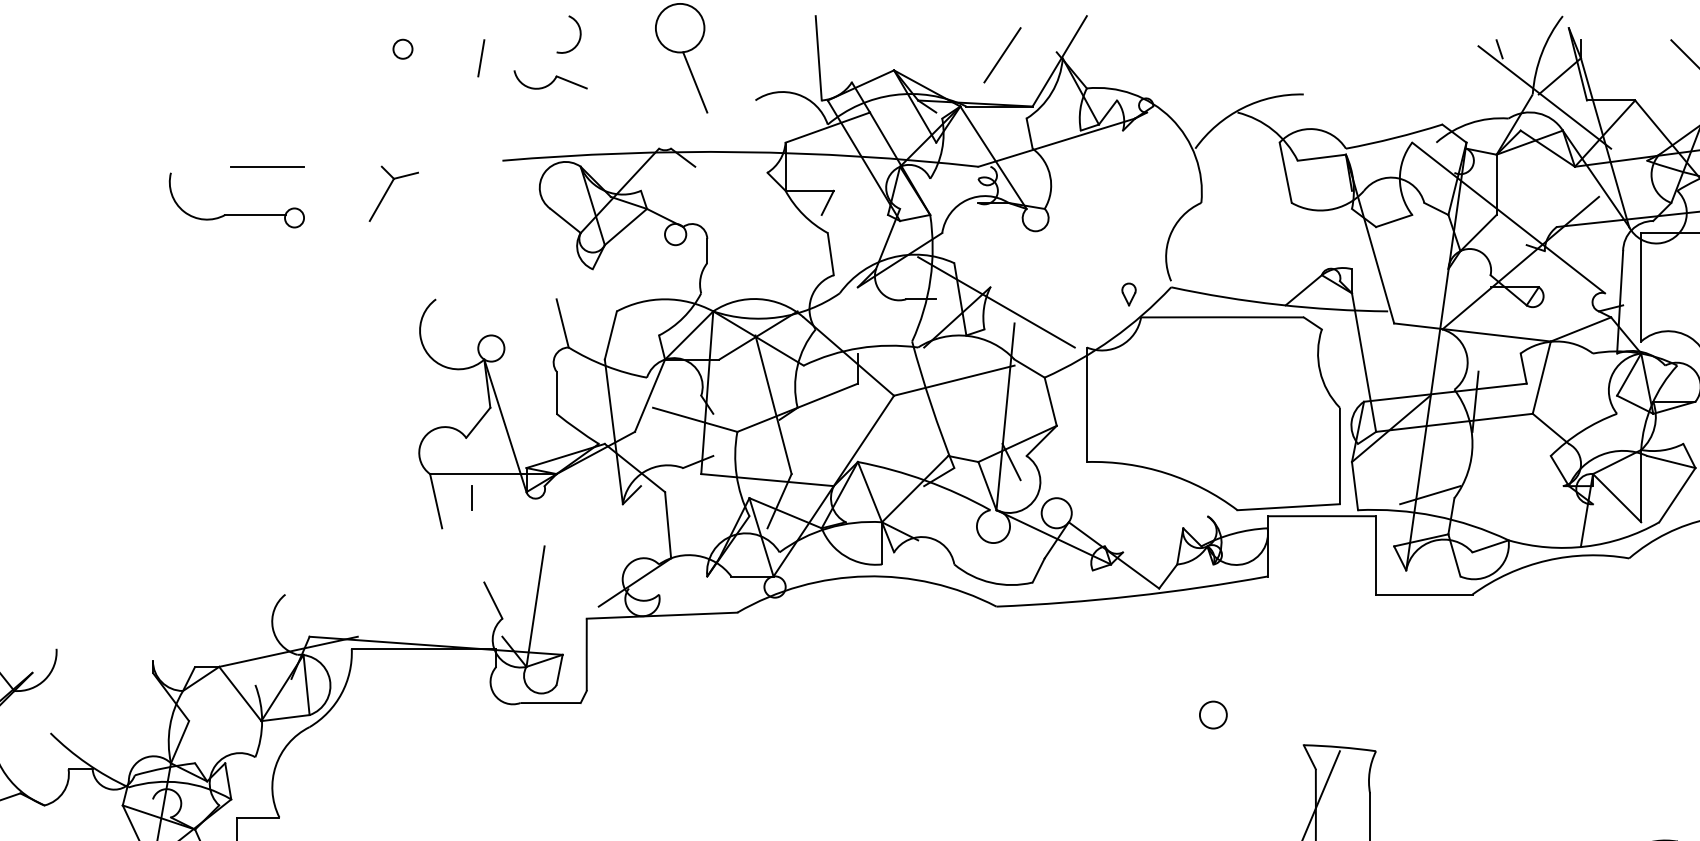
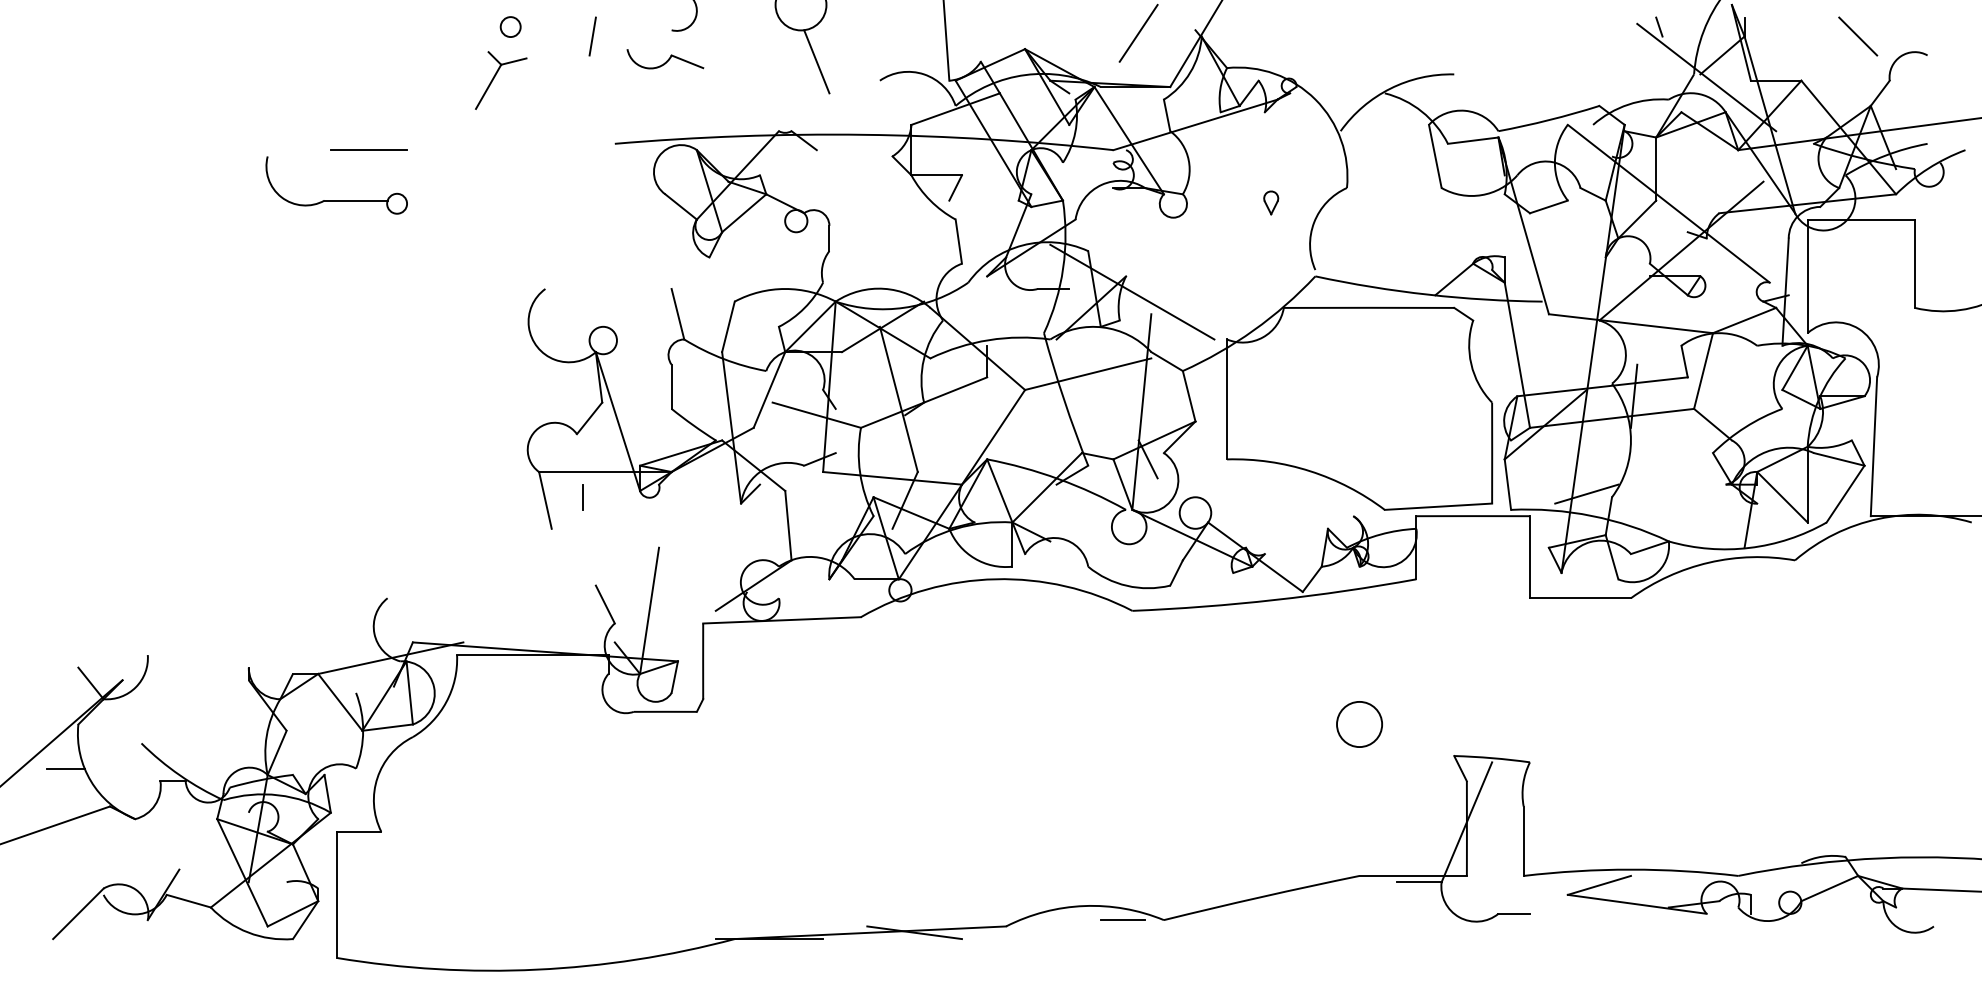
part: (388, 190) -> (495, 77), moved
part: (1129, 294) -> (1271, 202), moved
circle: (1213, 715) -> (1359, 724), size x1.6

